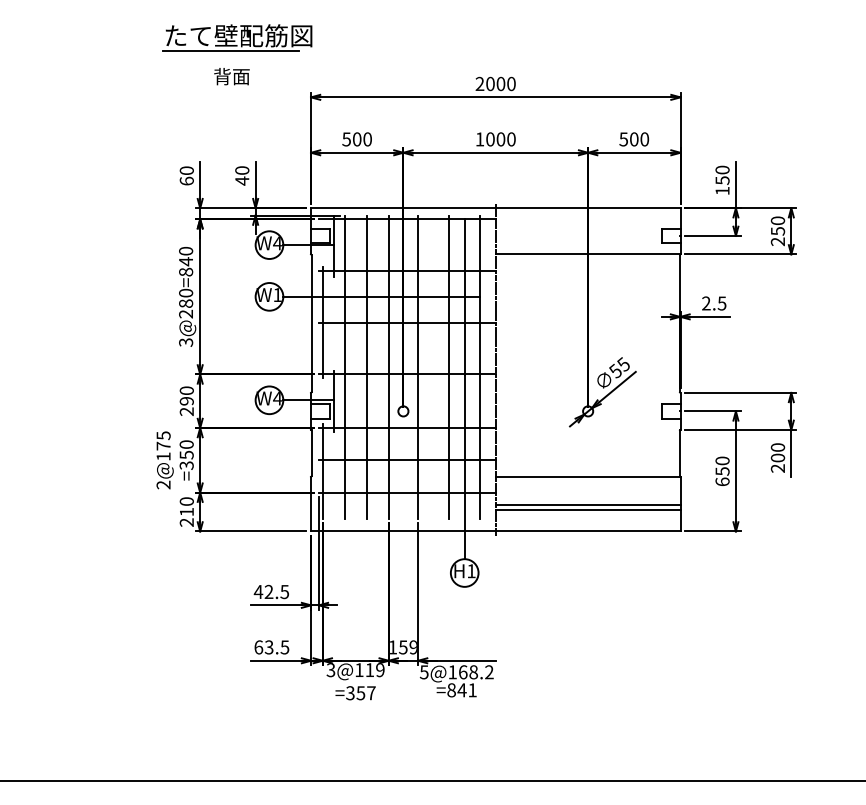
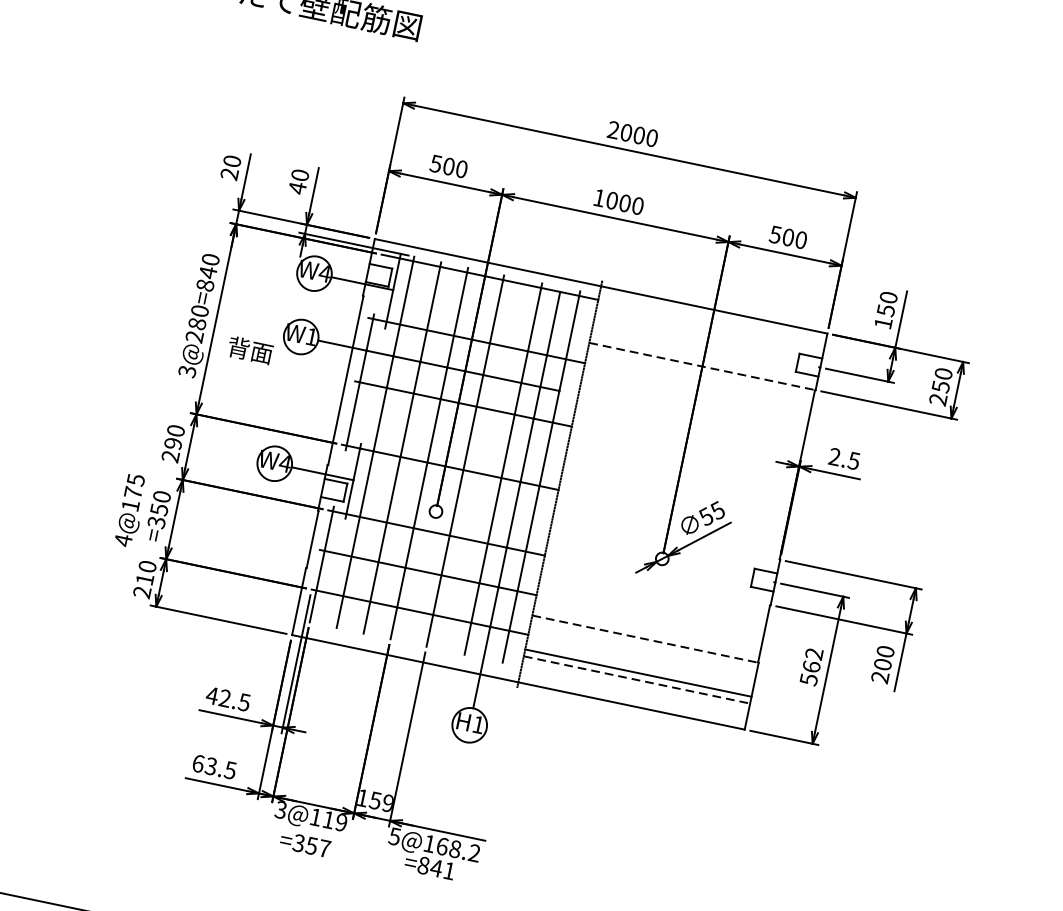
line: (231, 51) -> (317, 26), removed
text: (231, 76) -> (249, 350), moved
text: (186, 180) -> (229, 173), 60 -> 20
line: (588, 254) -> (702, 366), solid -> dashed
text: (722, 471) -> (811, 666), 650 -> 562
line: (588, 476) -> (646, 638), solid -> dashed
text: (163, 484) -> (123, 539), 2@175 -> 4@175
line: (588, 510) -> (637, 680), solid -> dashed

